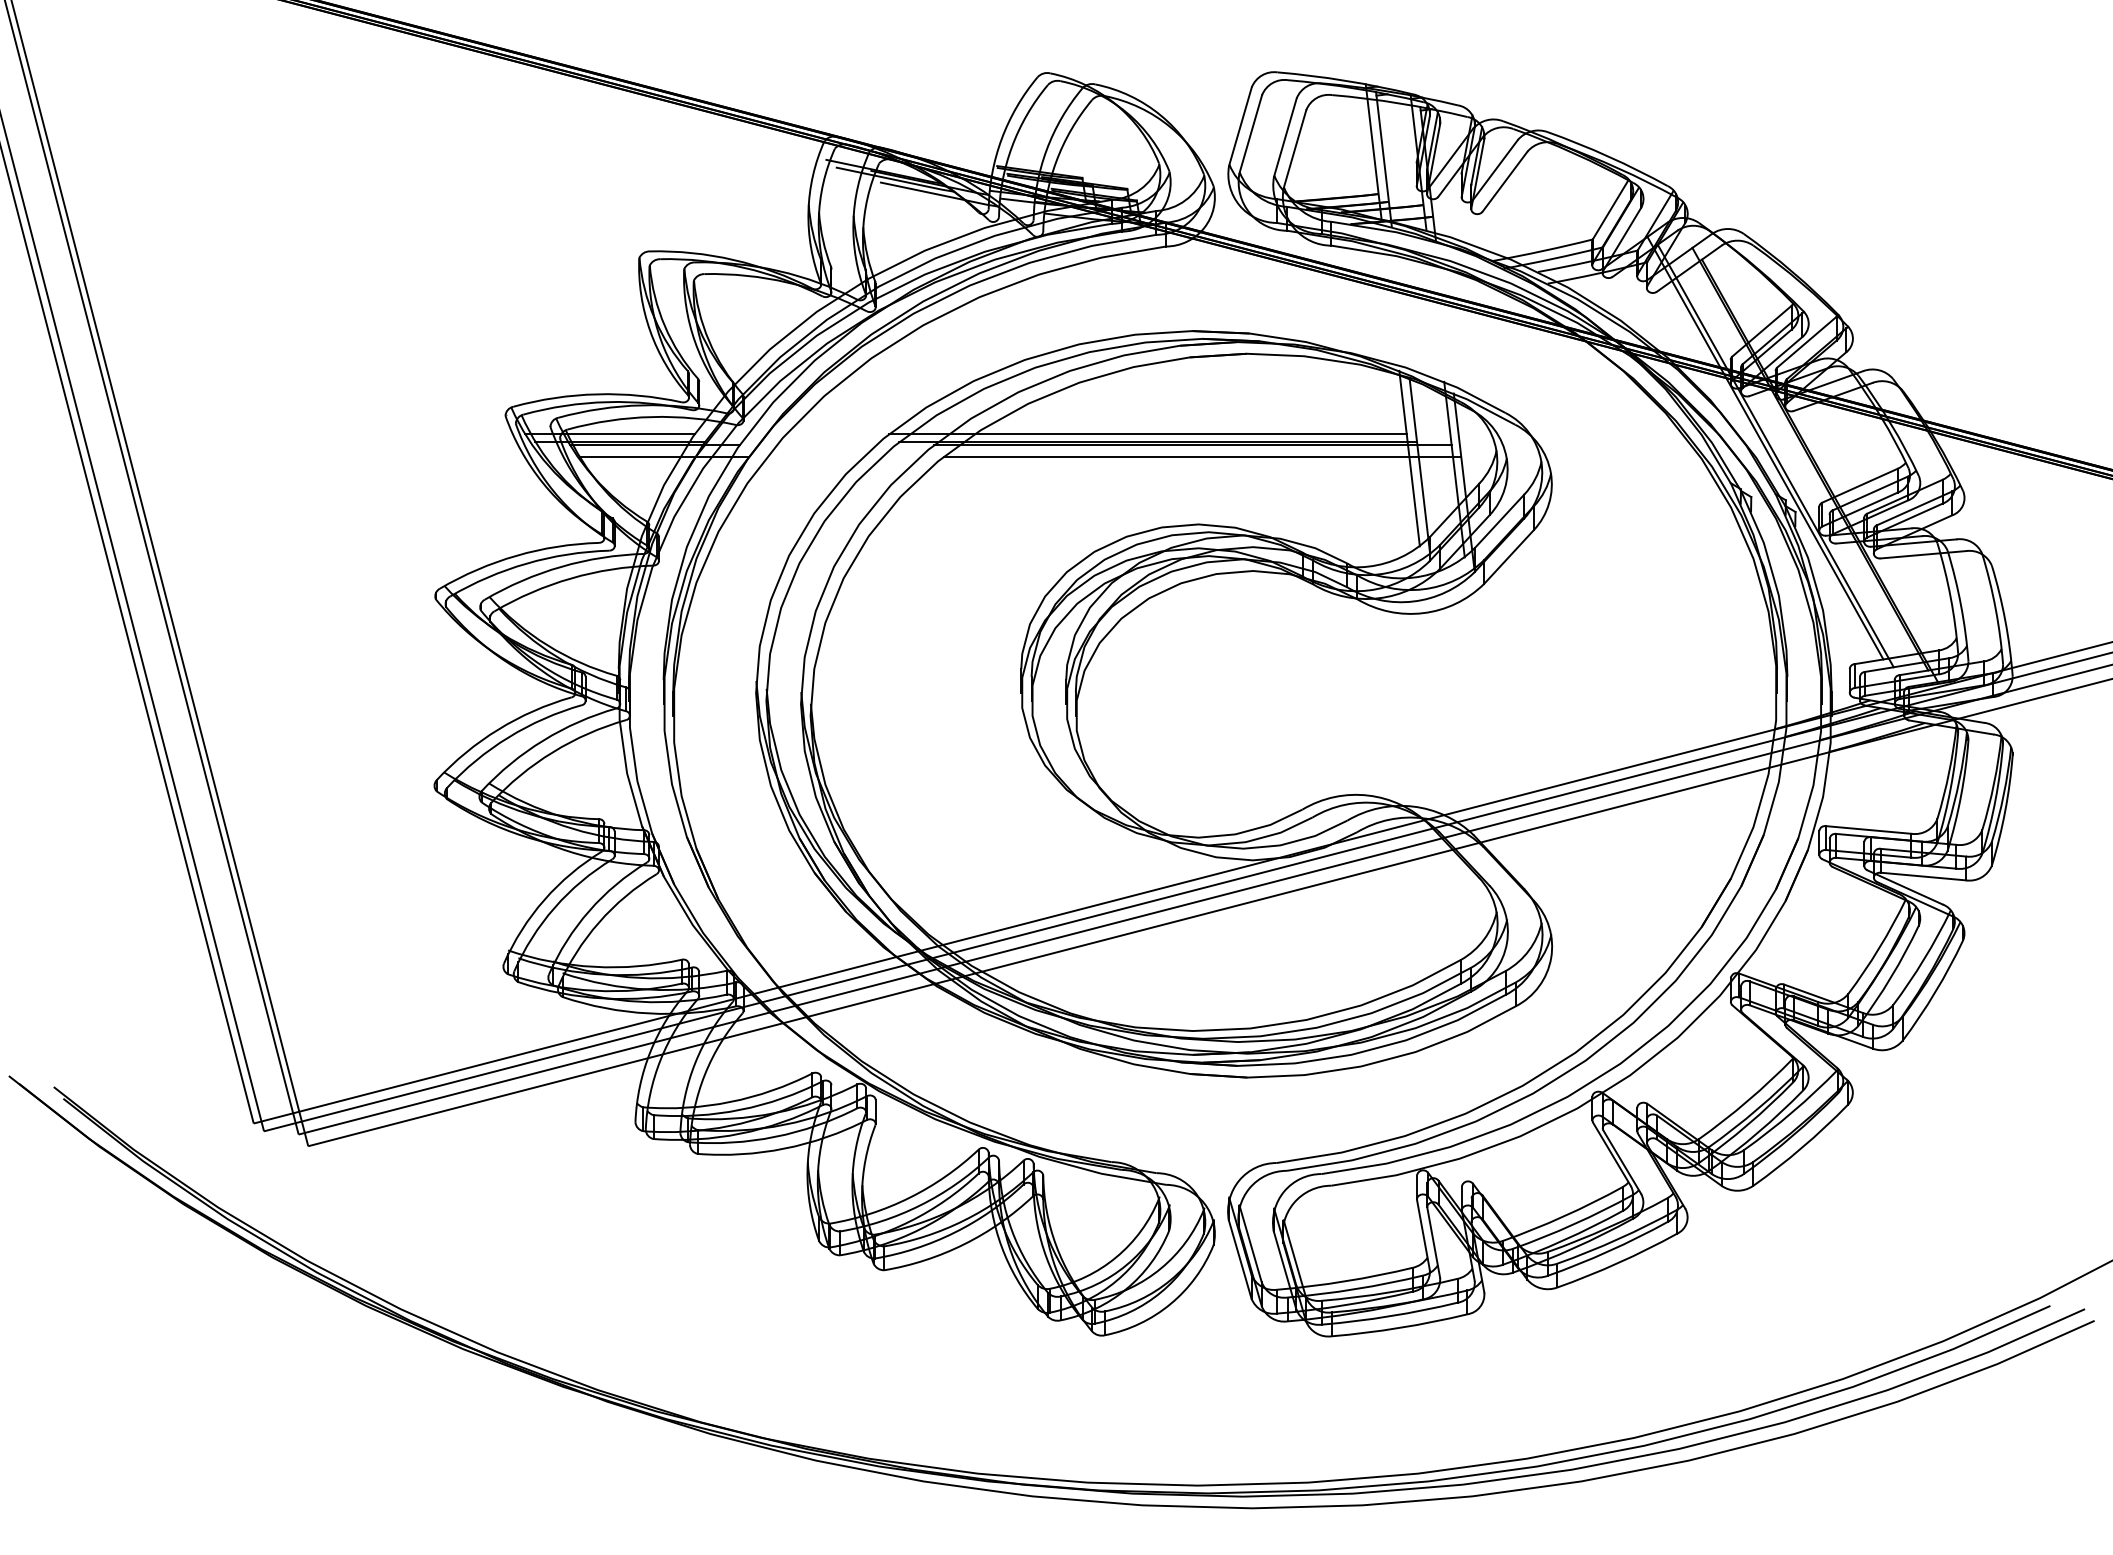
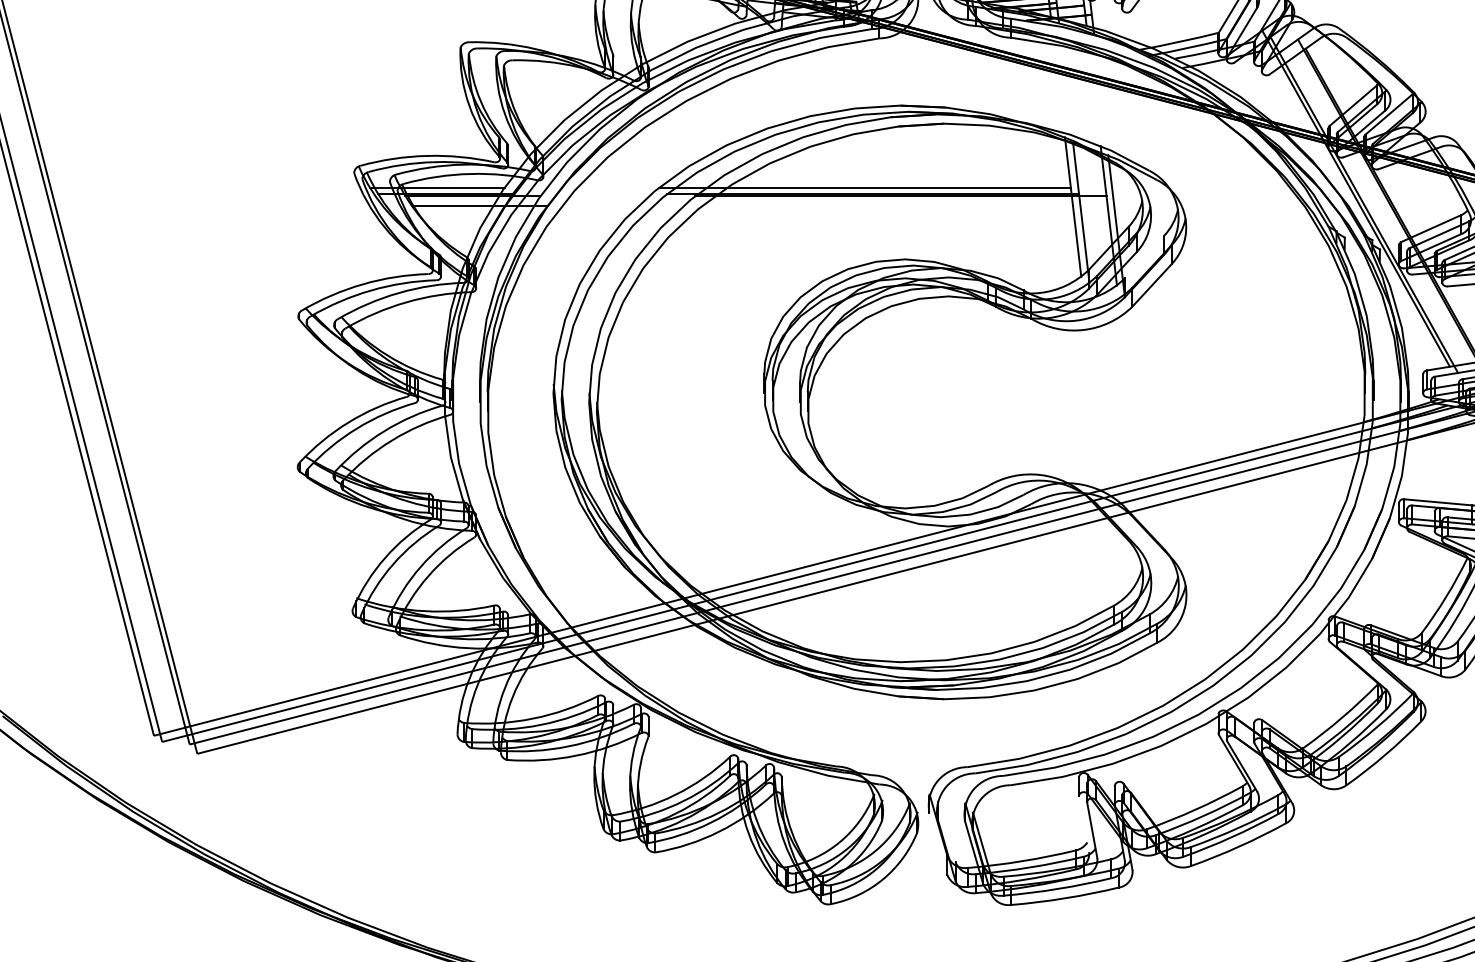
line: (1202, 456) -> (908, 205), removed
line: (1499, 521) -> (1144, 257), removed
line: (1423, 1234) -> (1084, 824), removed
line: (1250, 1243) -> (946, 831), removed
line: (1239, 1259) -> (937, 843), removed

